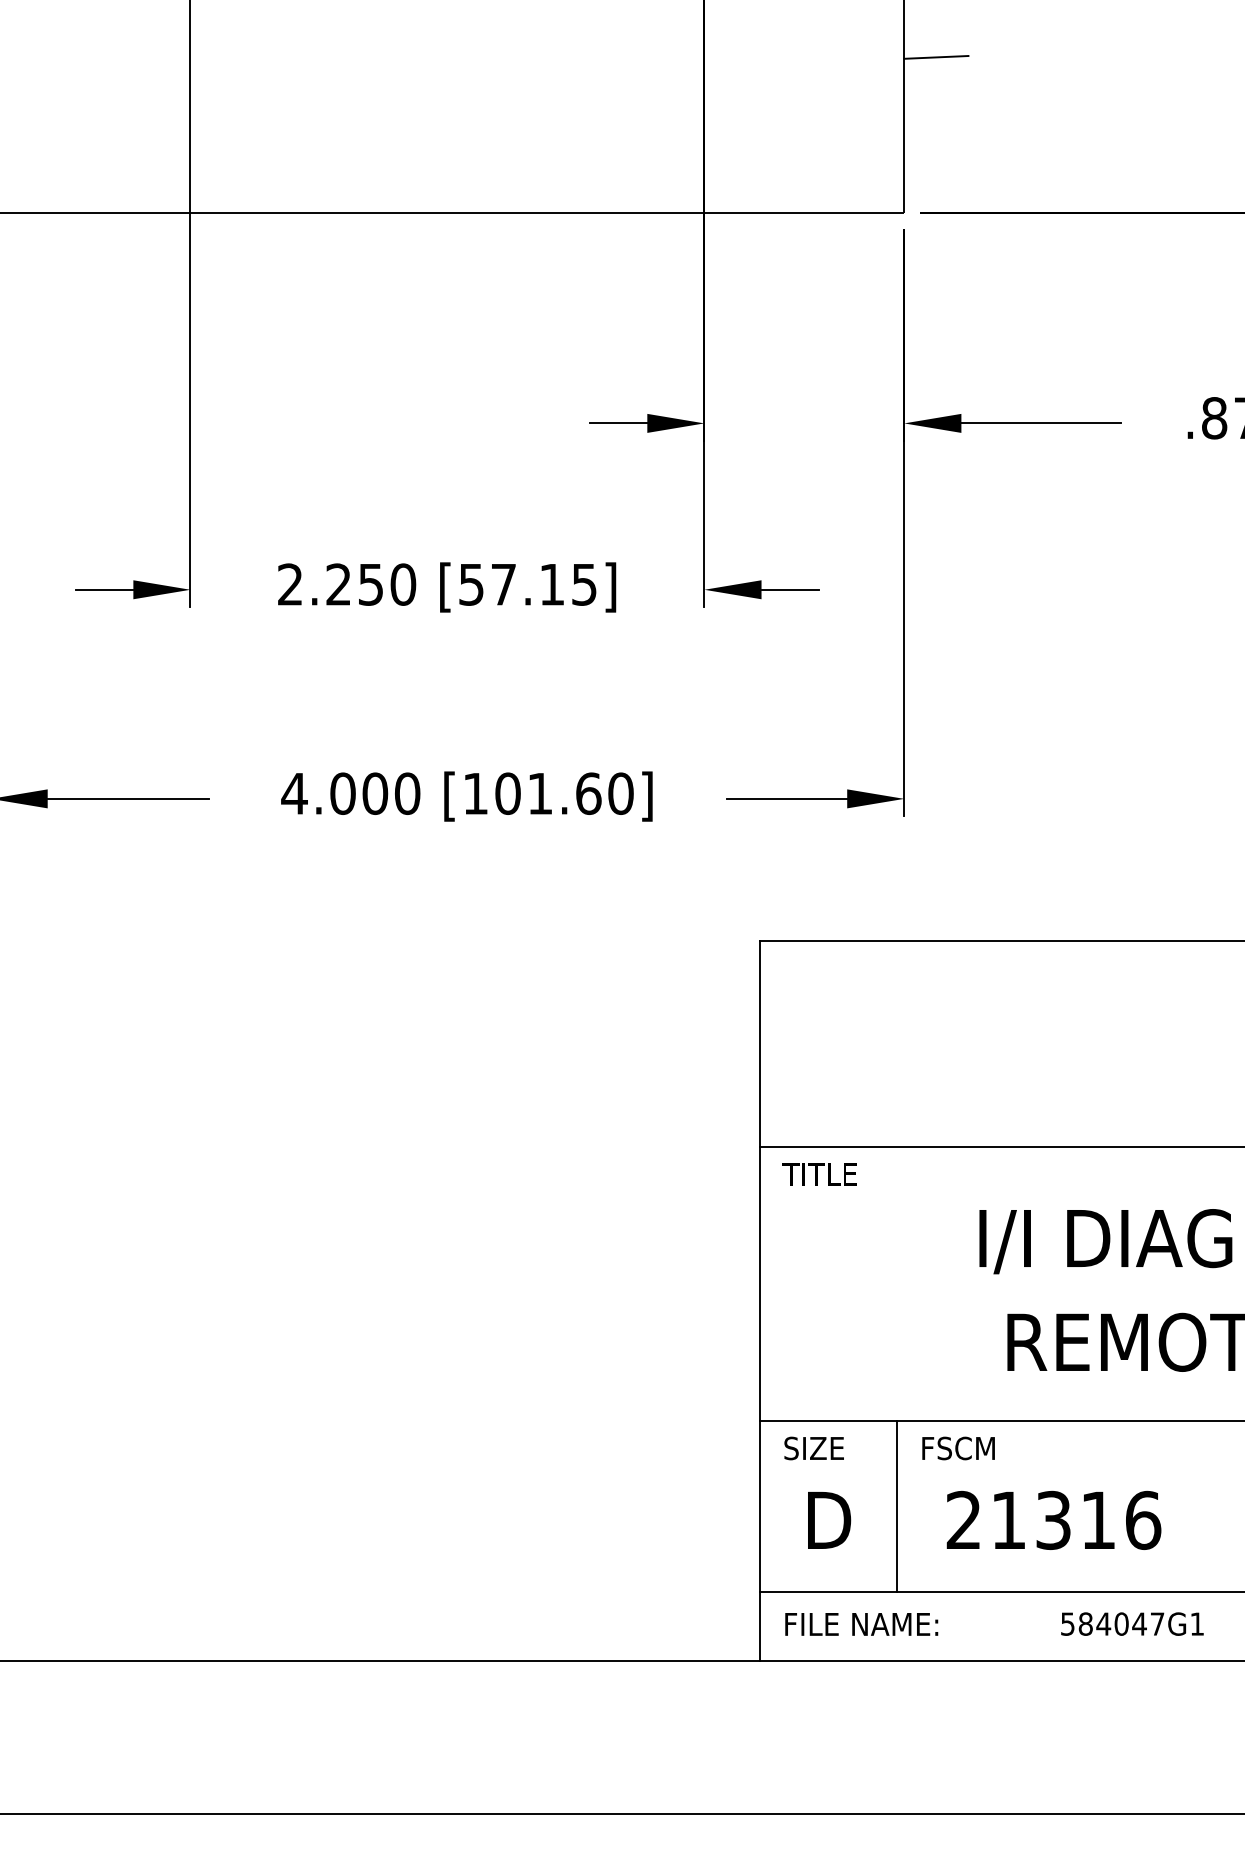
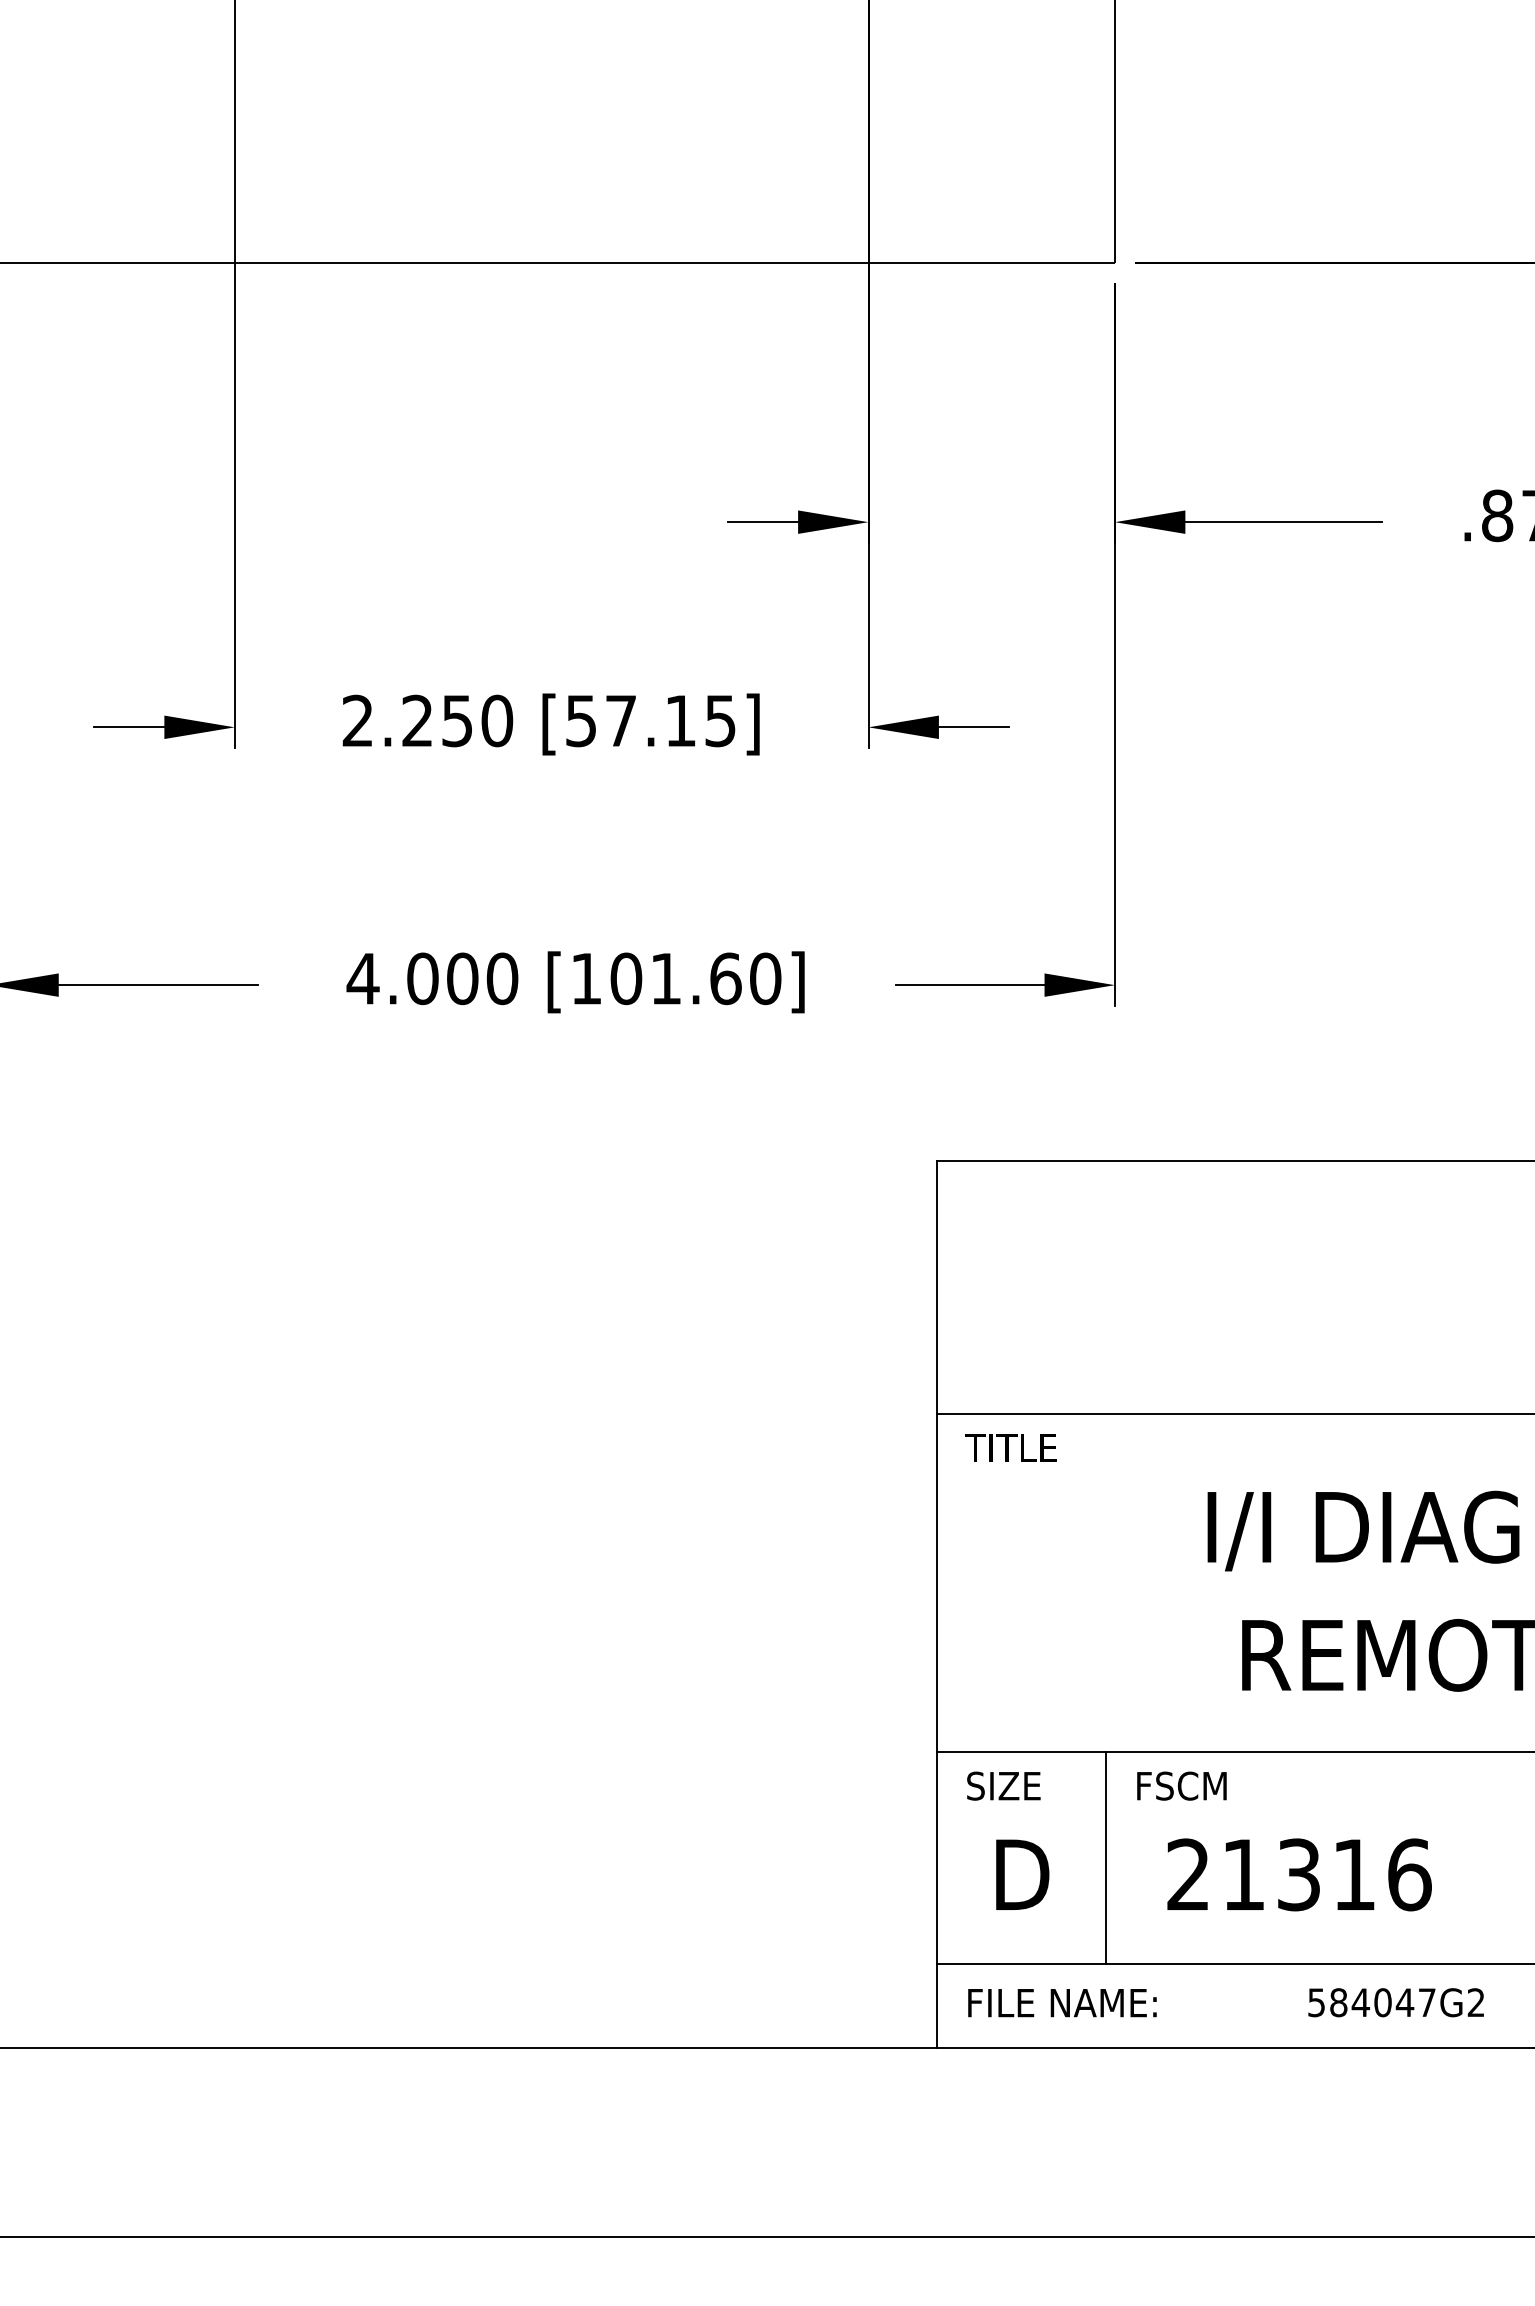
line: (936, 57) -> (1154, 70), removed
text: (1196, 1623) -> (1475, 2002), 584047G1 -> 584047G2

